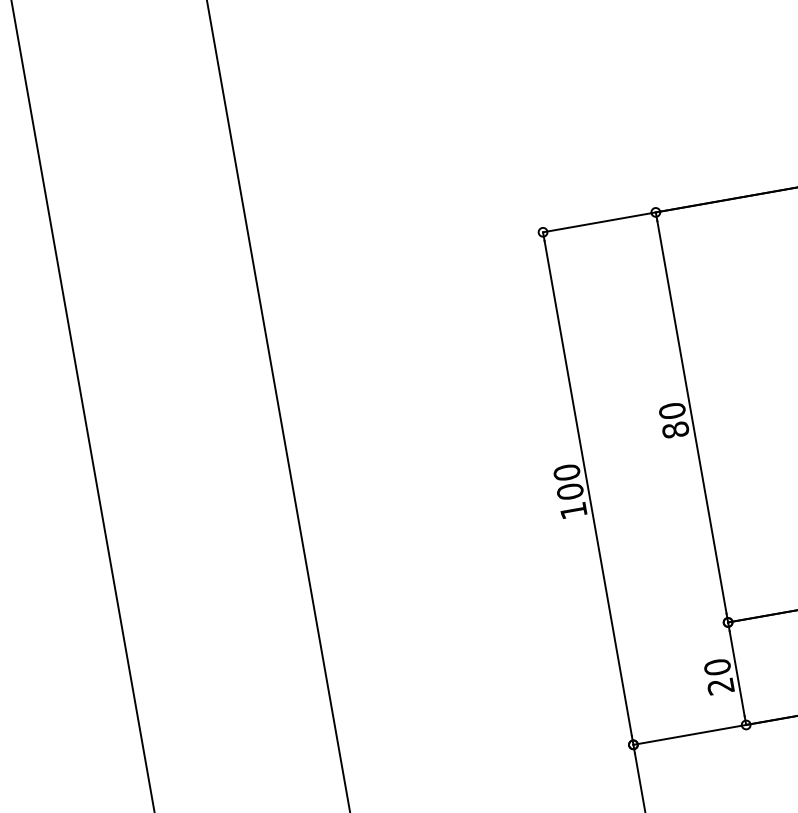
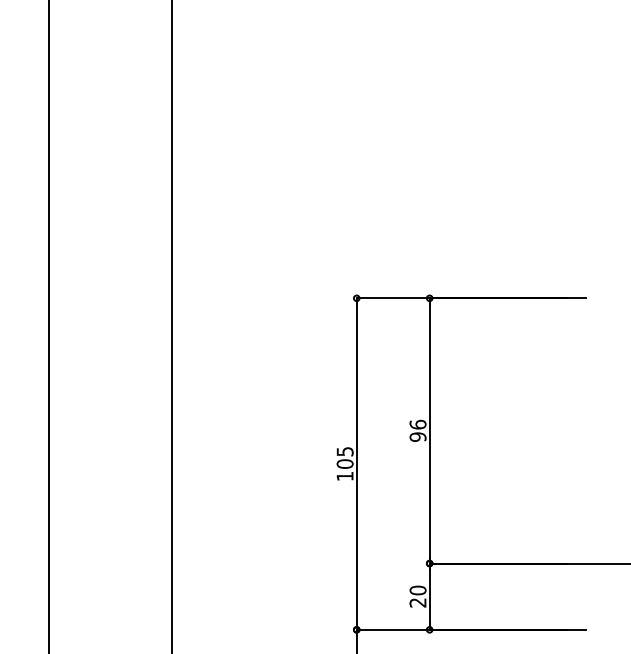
text: (673, 420) -> (417, 430), 80 -> 96
text: (565, 472) -> (344, 451), 100 -> 105

